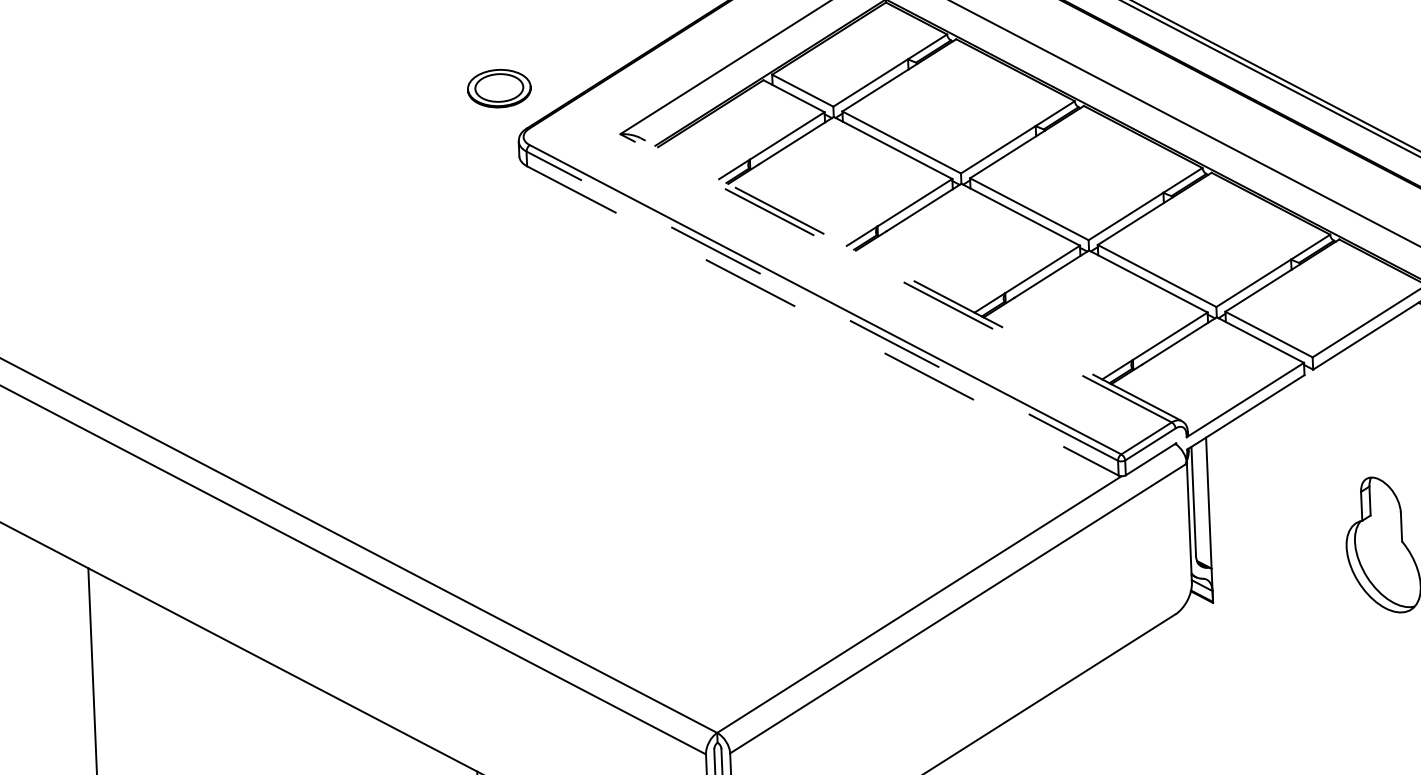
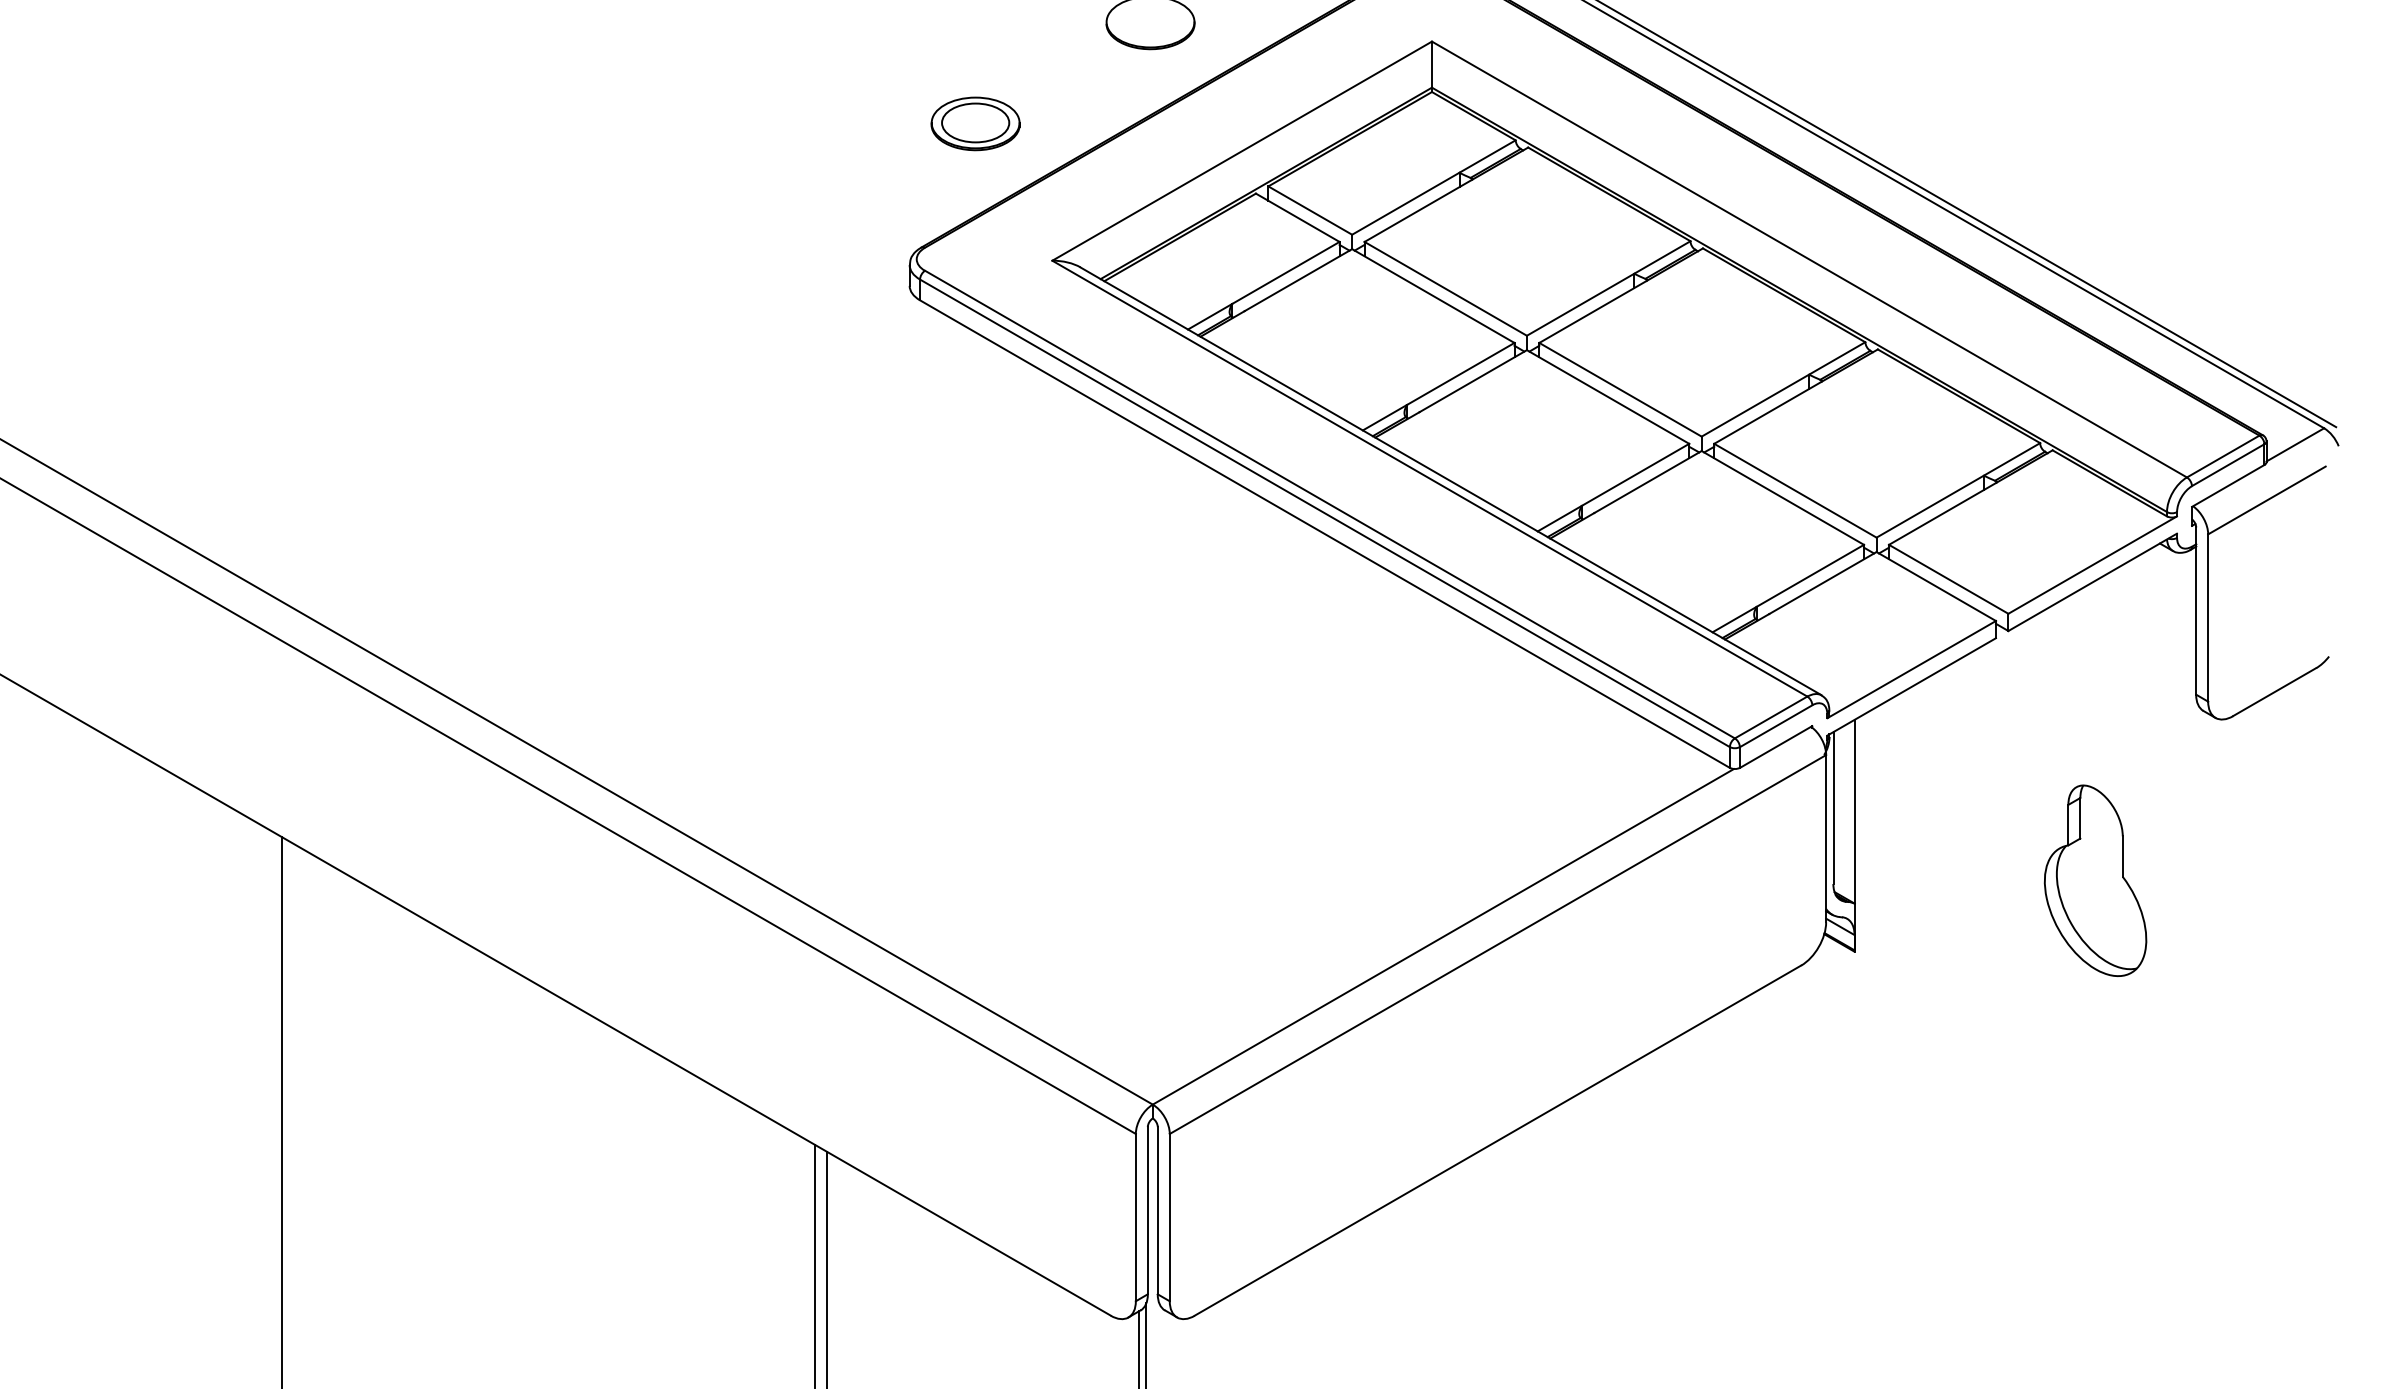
part: (499, 88) -> (975, 123), moved
line: (895, 278) -> (1429, 478), dashed -> solid
line: (911, 279) -> (1451, 481), dashed -> solid
line: (821, 306) -> (1324, 513), dashed -> solid
line: (822, 321) -> (1324, 534), dashed -> solid

